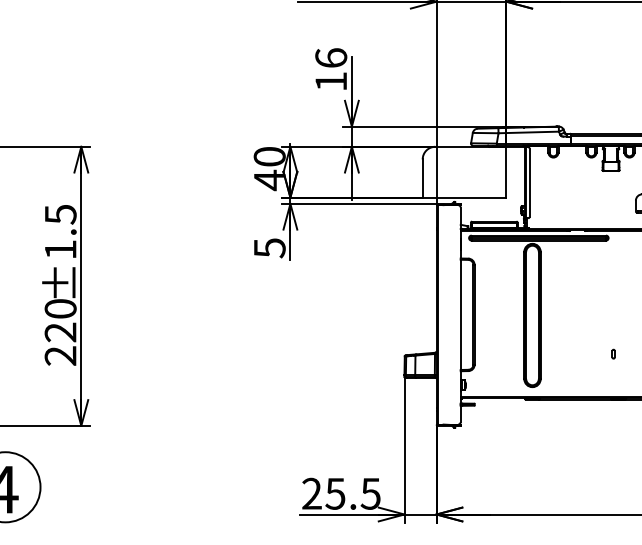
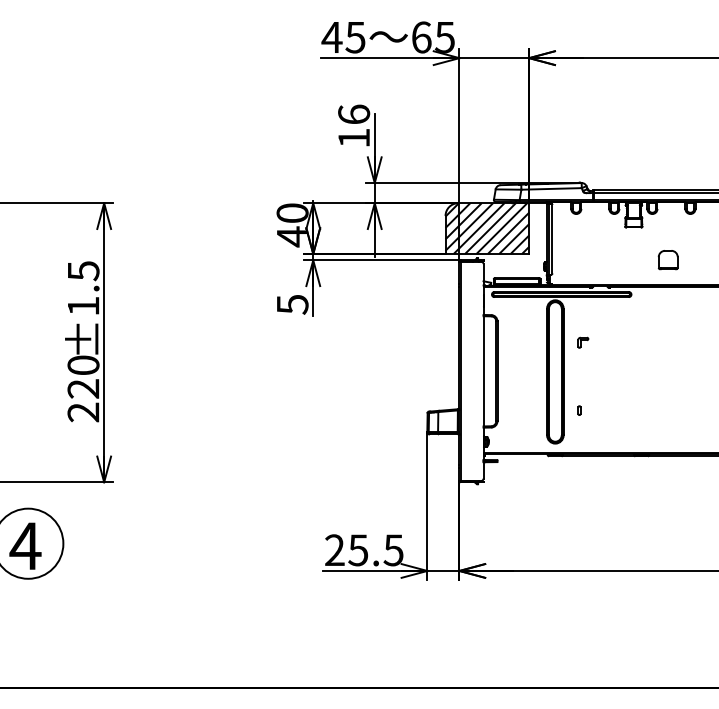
hatch: (464, 172) -> (487, 228), added
part: (560, 286) -> (583, 342), added
part: (613, 354) -> (579, 410), moved

